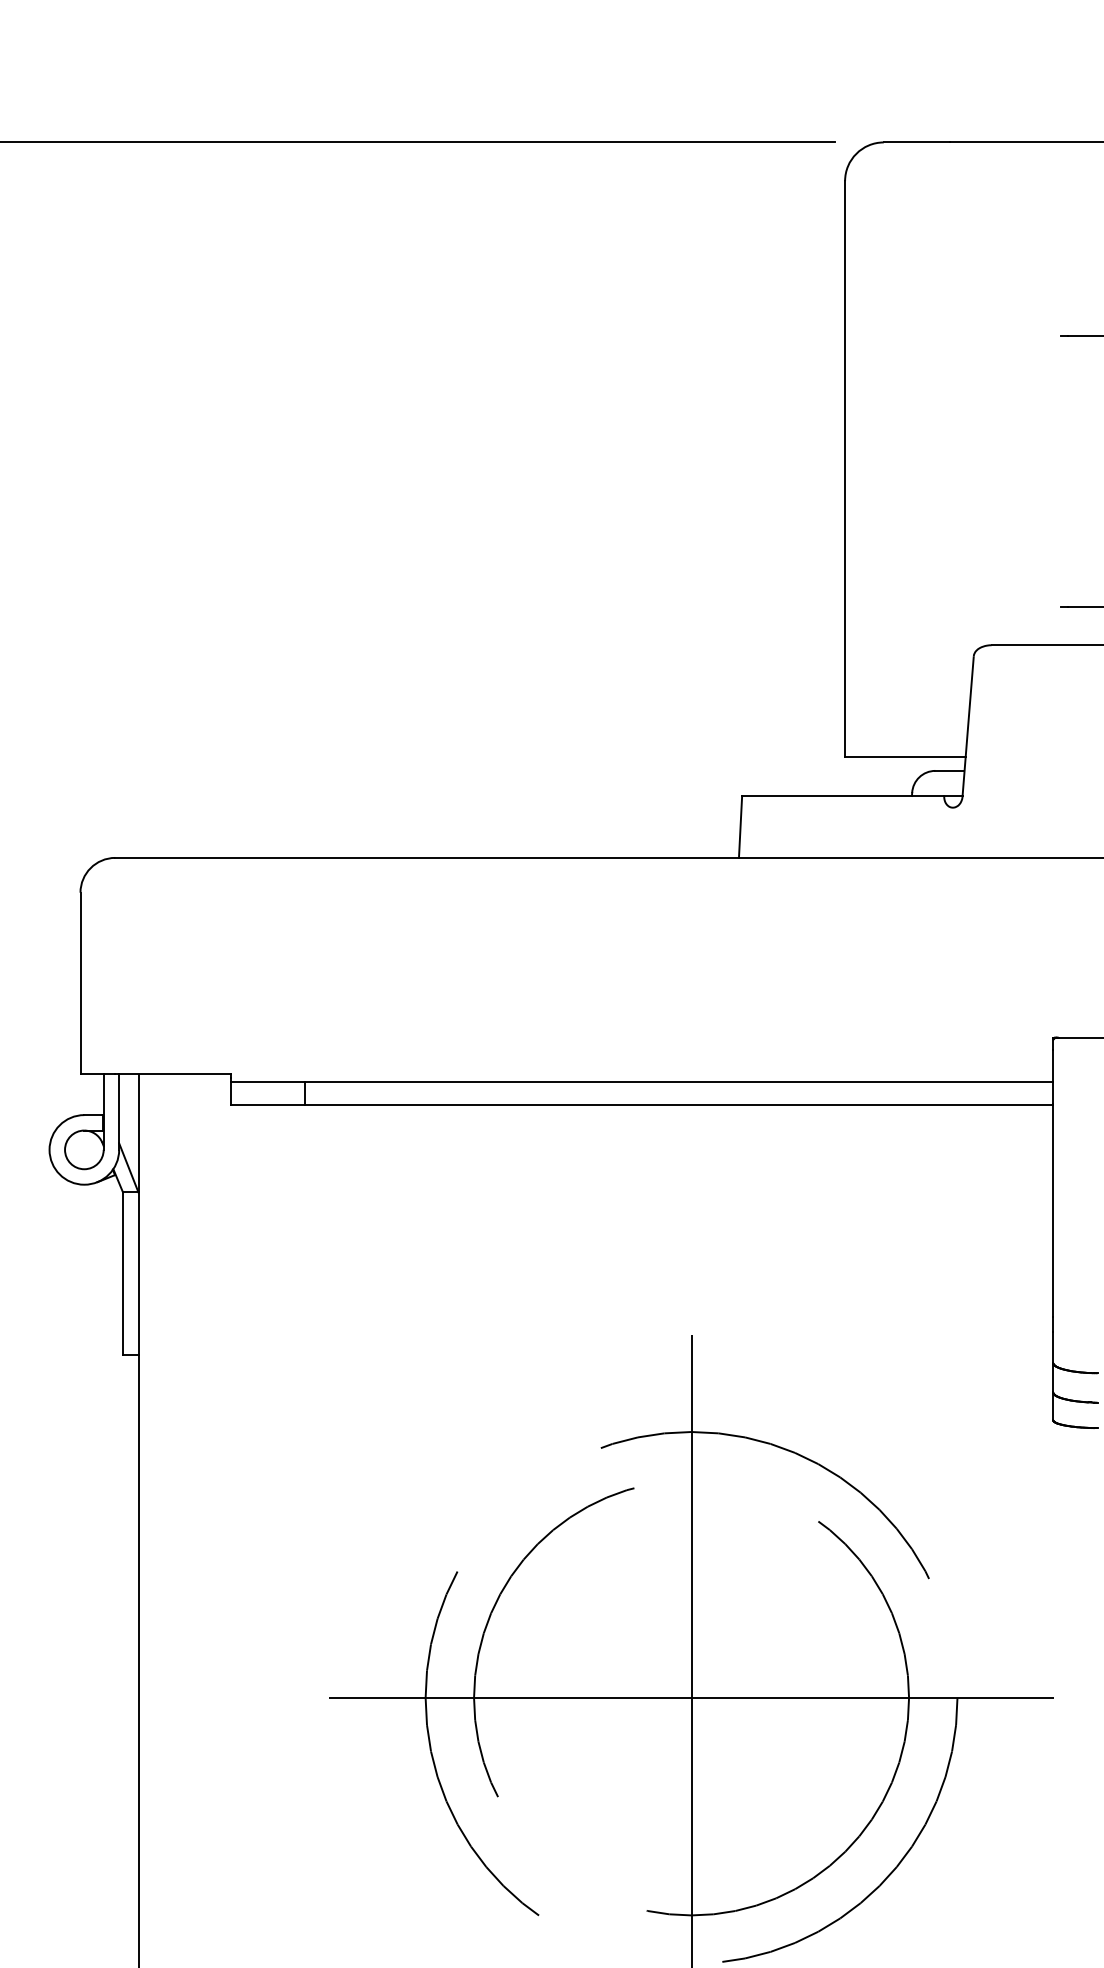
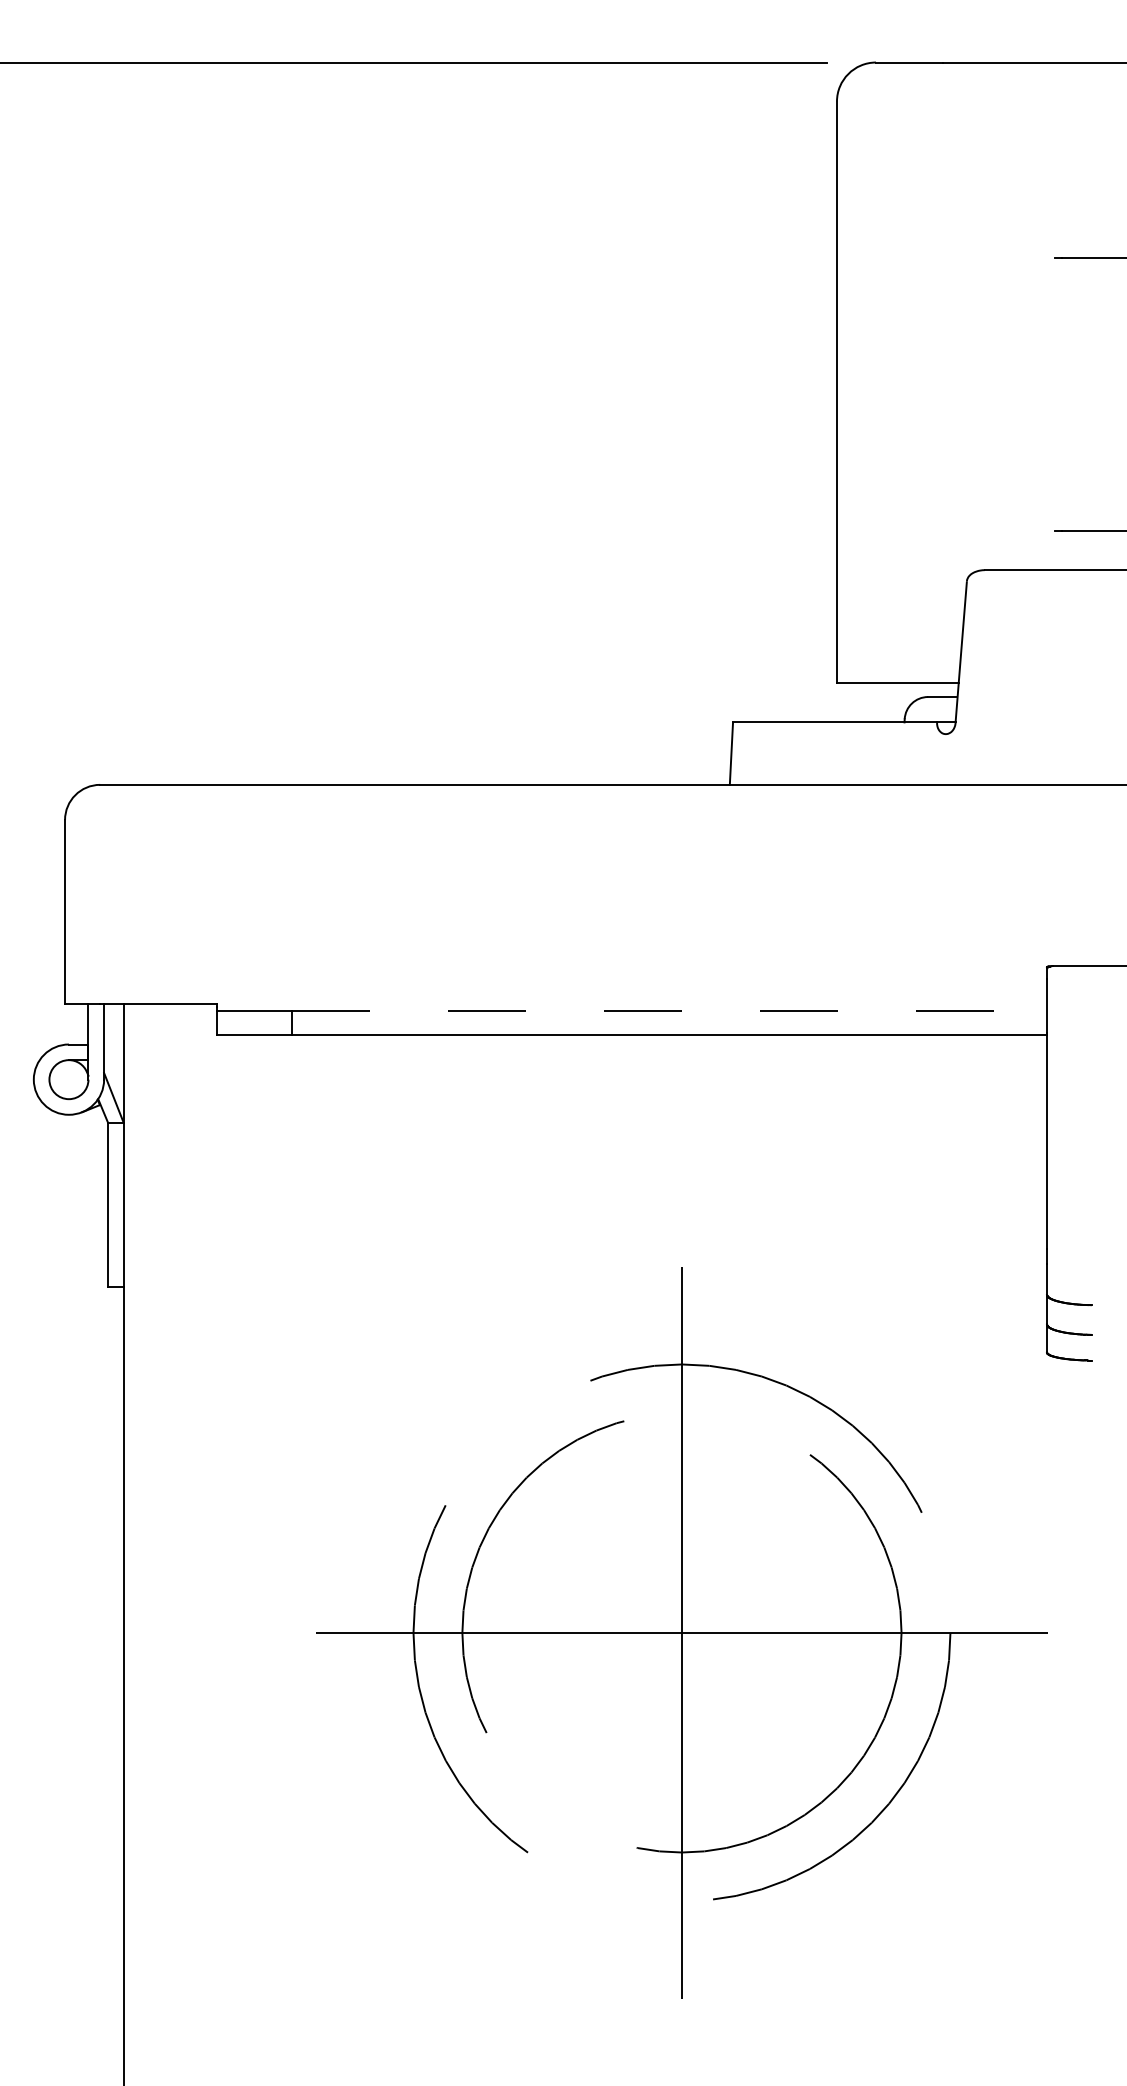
line: (679, 1082) -> (669, 1011), solid -> dashed

